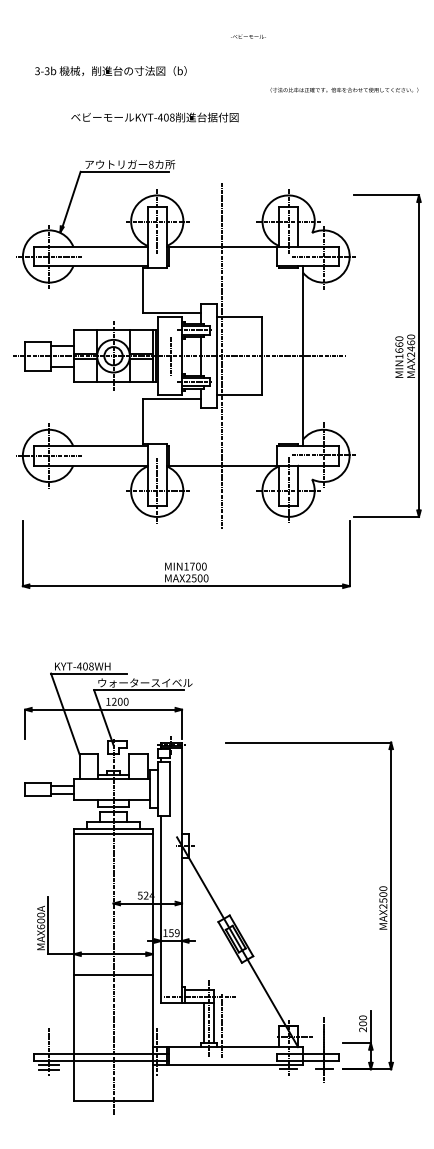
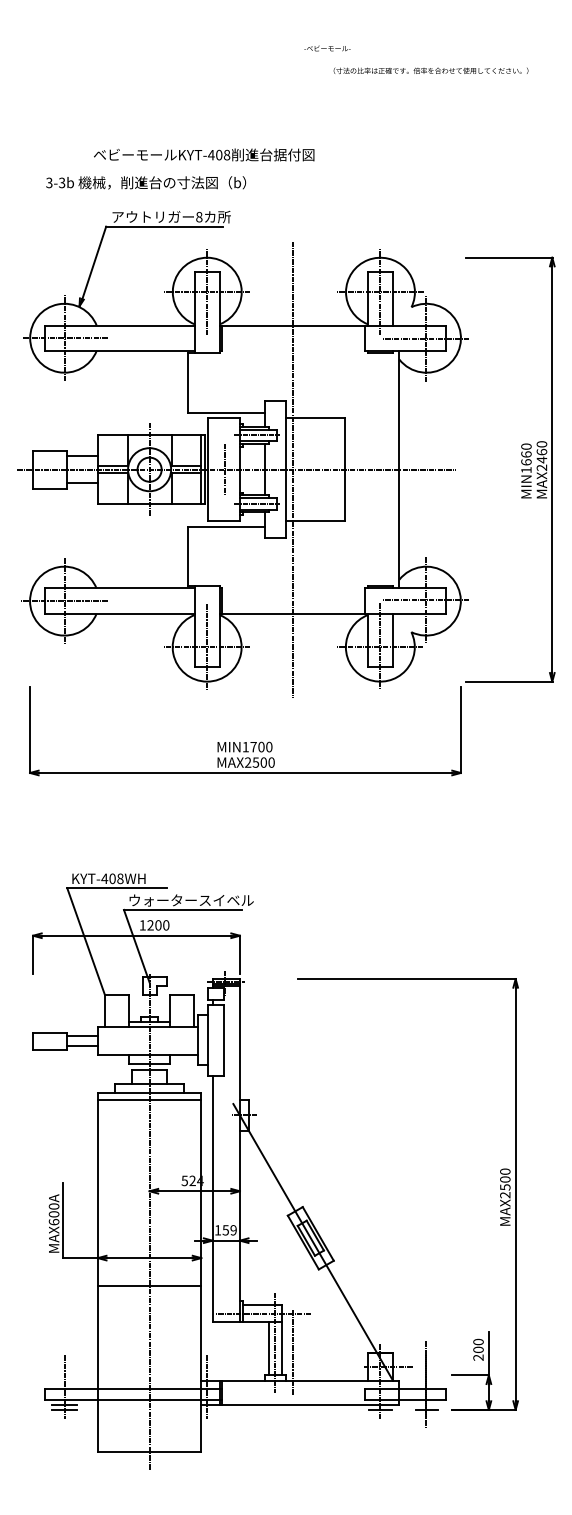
text: (111, 70) -> (146, 182), moved
text: (344, 89) -> (430, 70), moved

